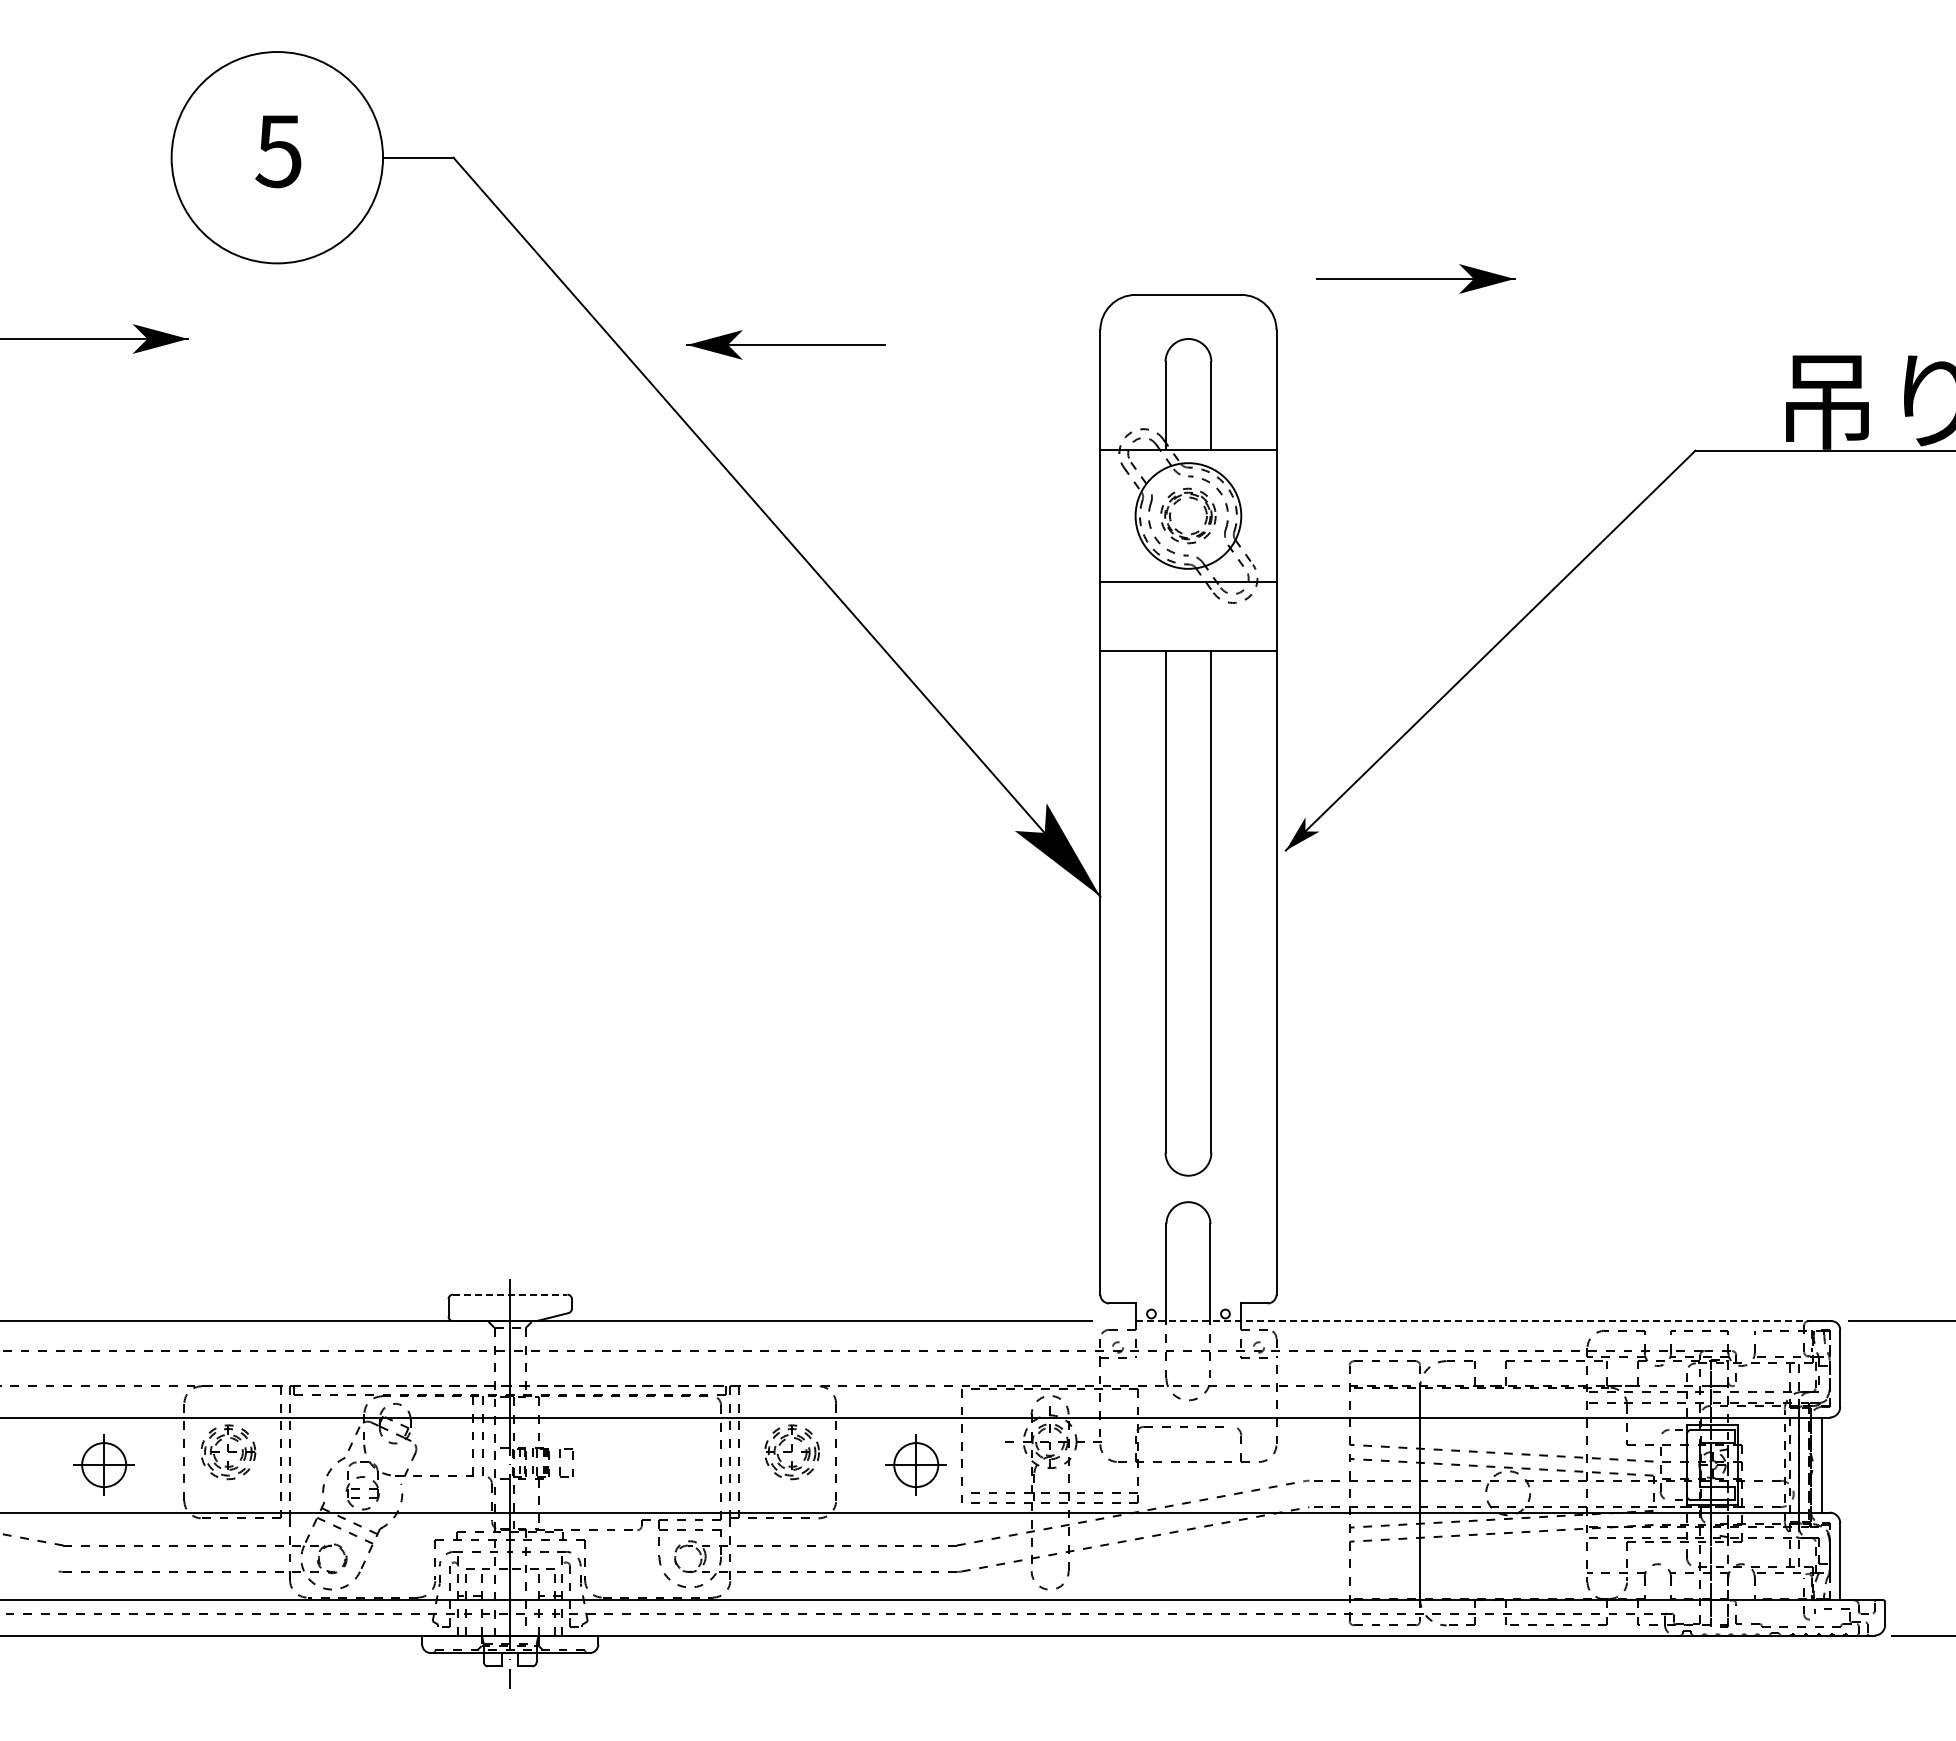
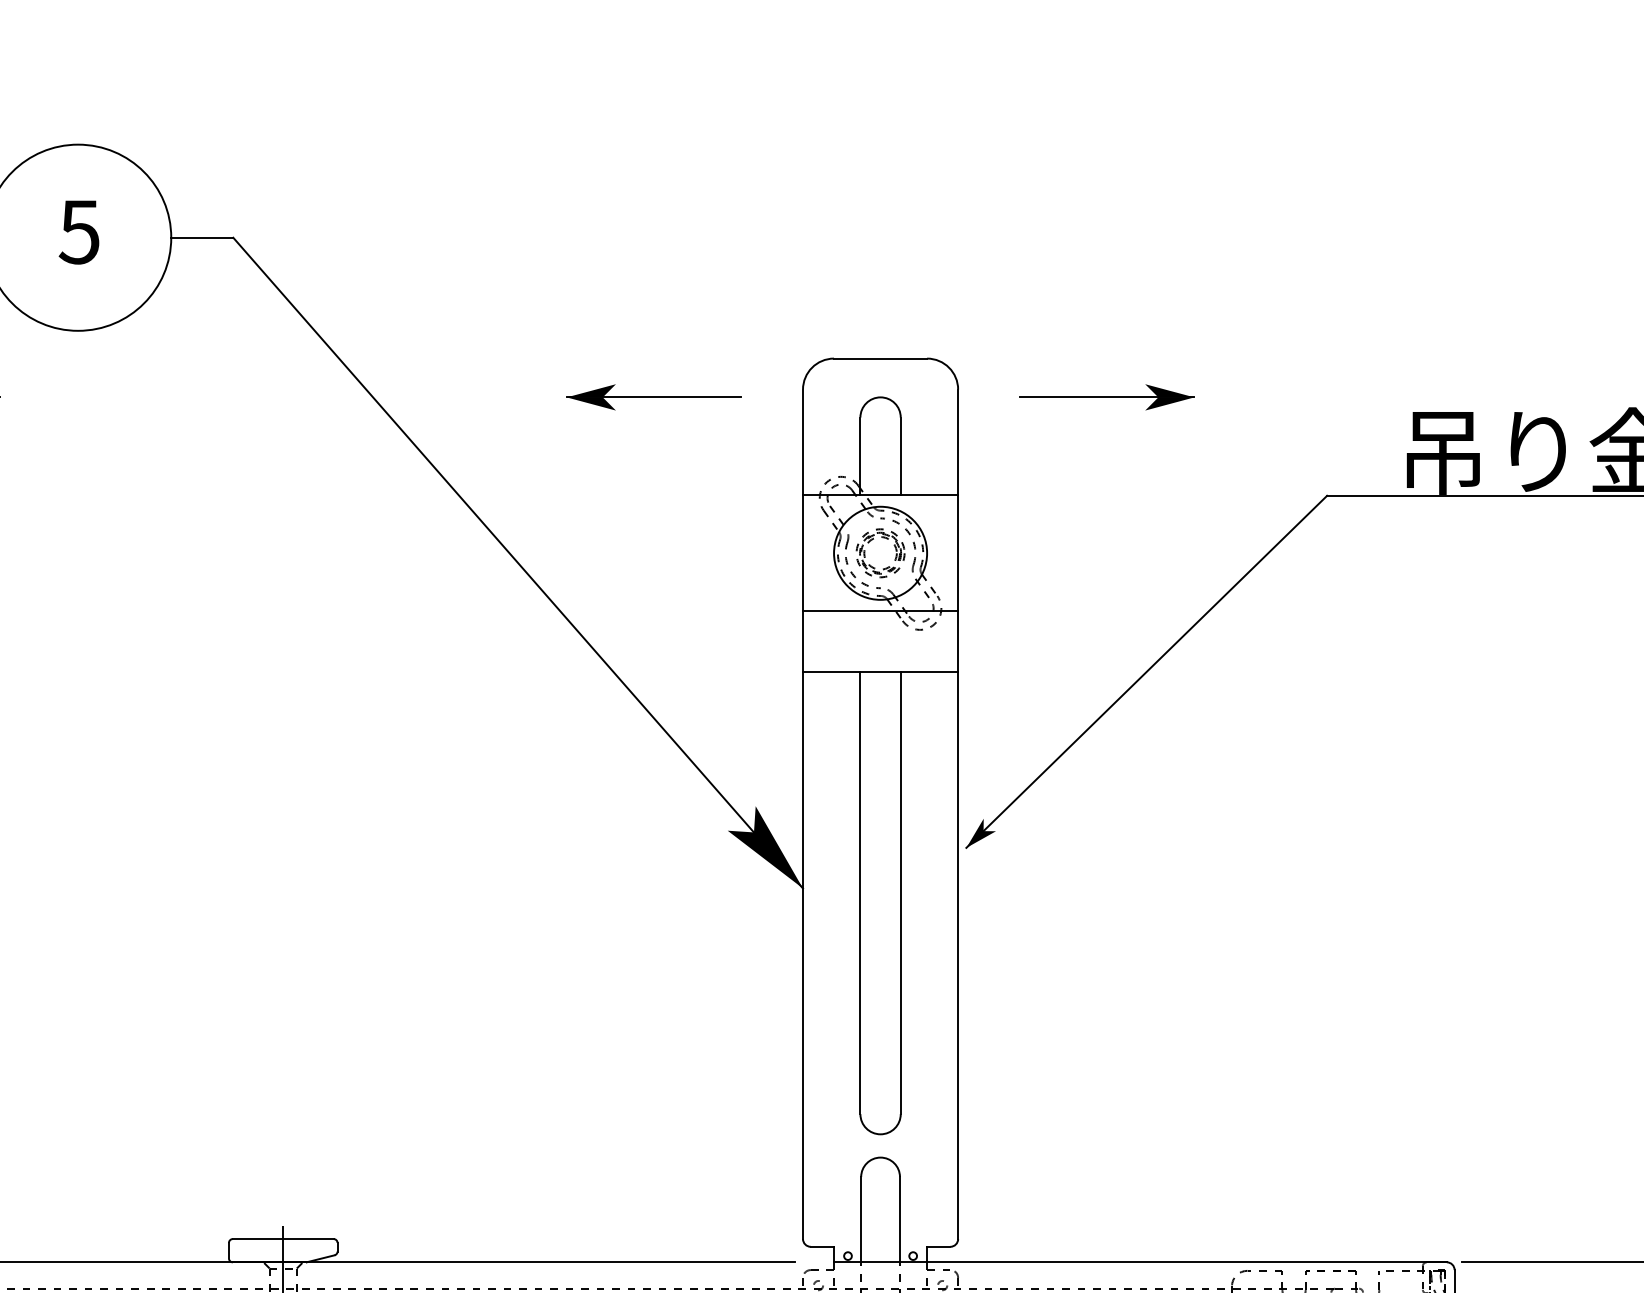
part: (1415, 278) -> (1106, 396), moved
part: (785, 344) -> (653, 396), moved
line: (510, 1294) -> (283, 1238), dashed -> solid
line: (1483, 1321) -> (1140, 1262), dashed -> solid

